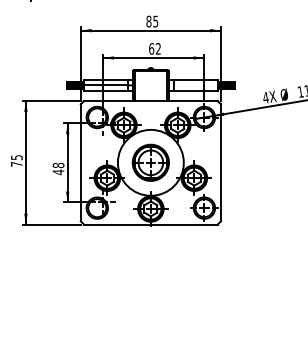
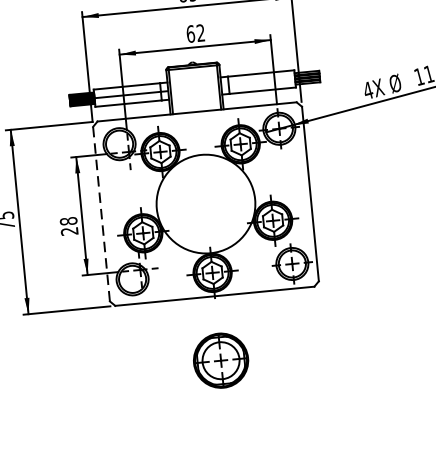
line: (80, 162) -> (100, 213), solid -> dashed
part: (150, 162) -> (220, 360), moved
text: (58, 172) -> (69, 231), 48 -> 28

